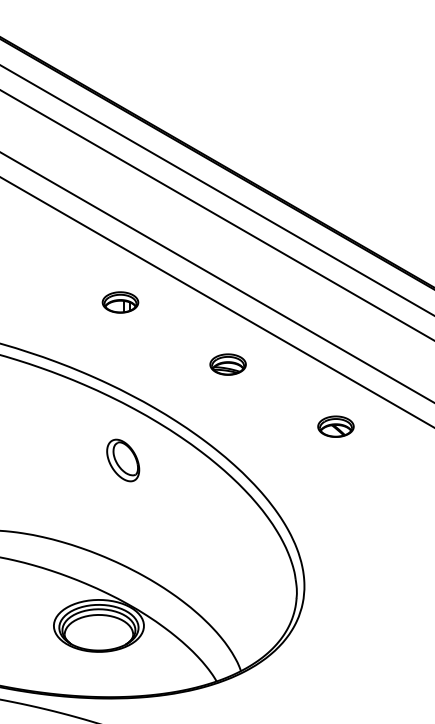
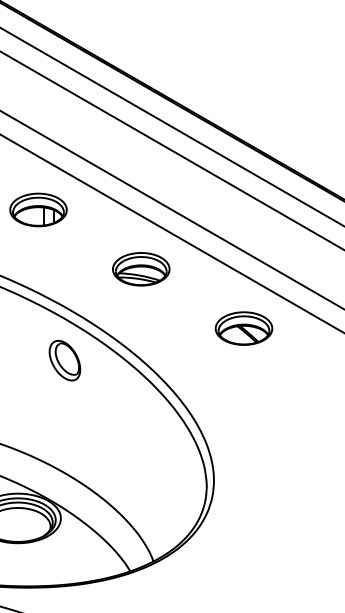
part: (120, 302) -> (38, 209), size x1.67
part: (227, 364) -> (140, 269), size x1.67
part: (335, 426) -> (243, 328), size x1.67
part: (123, 460) -> (65, 360), moved

